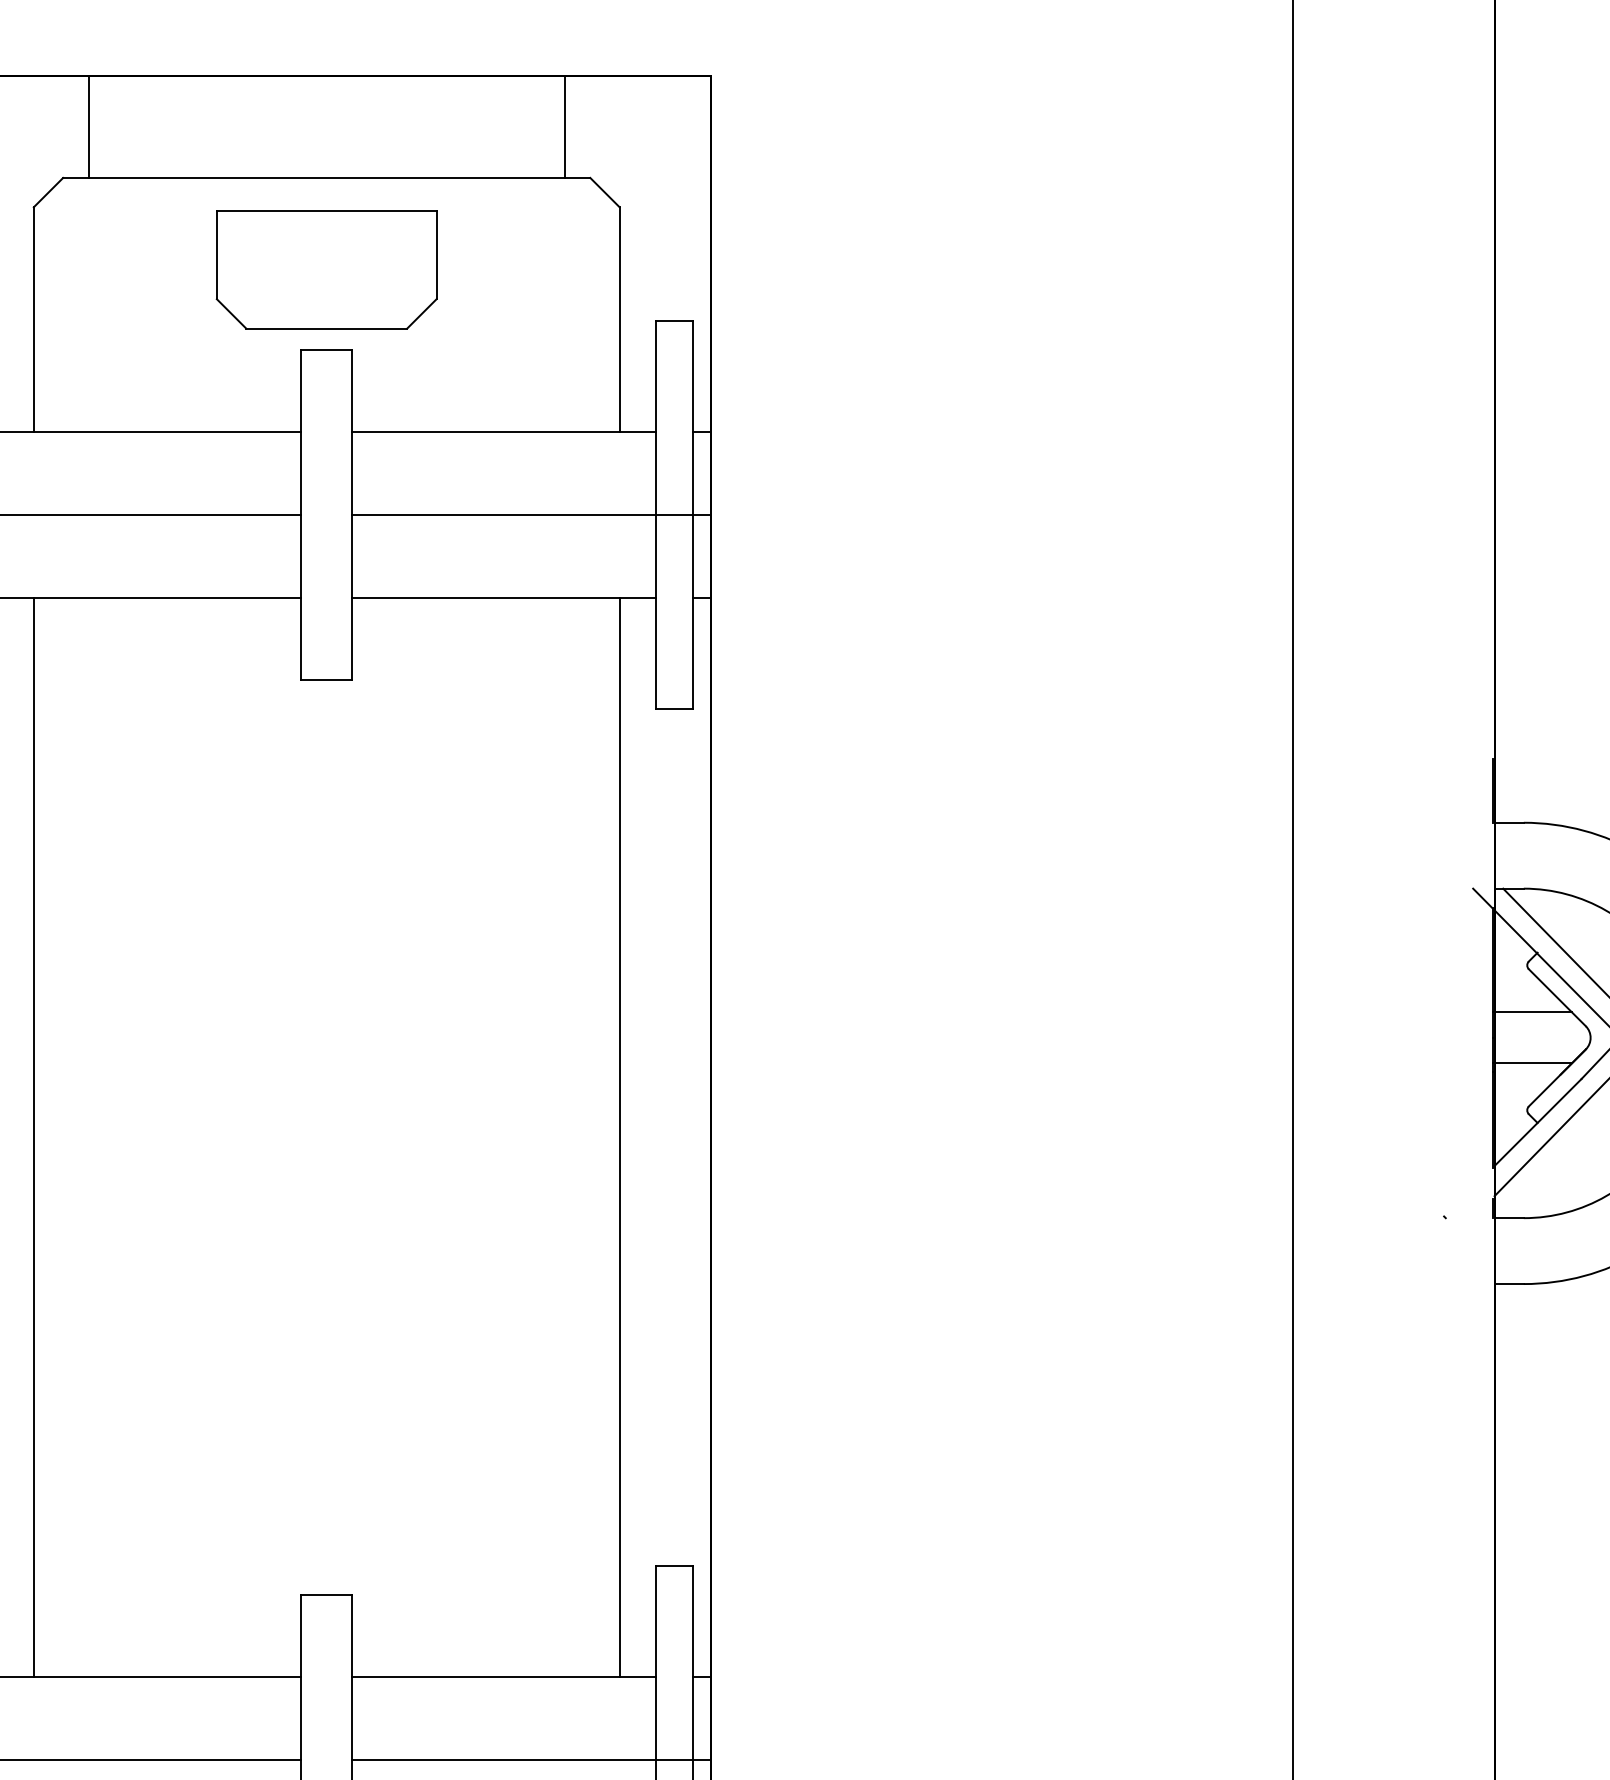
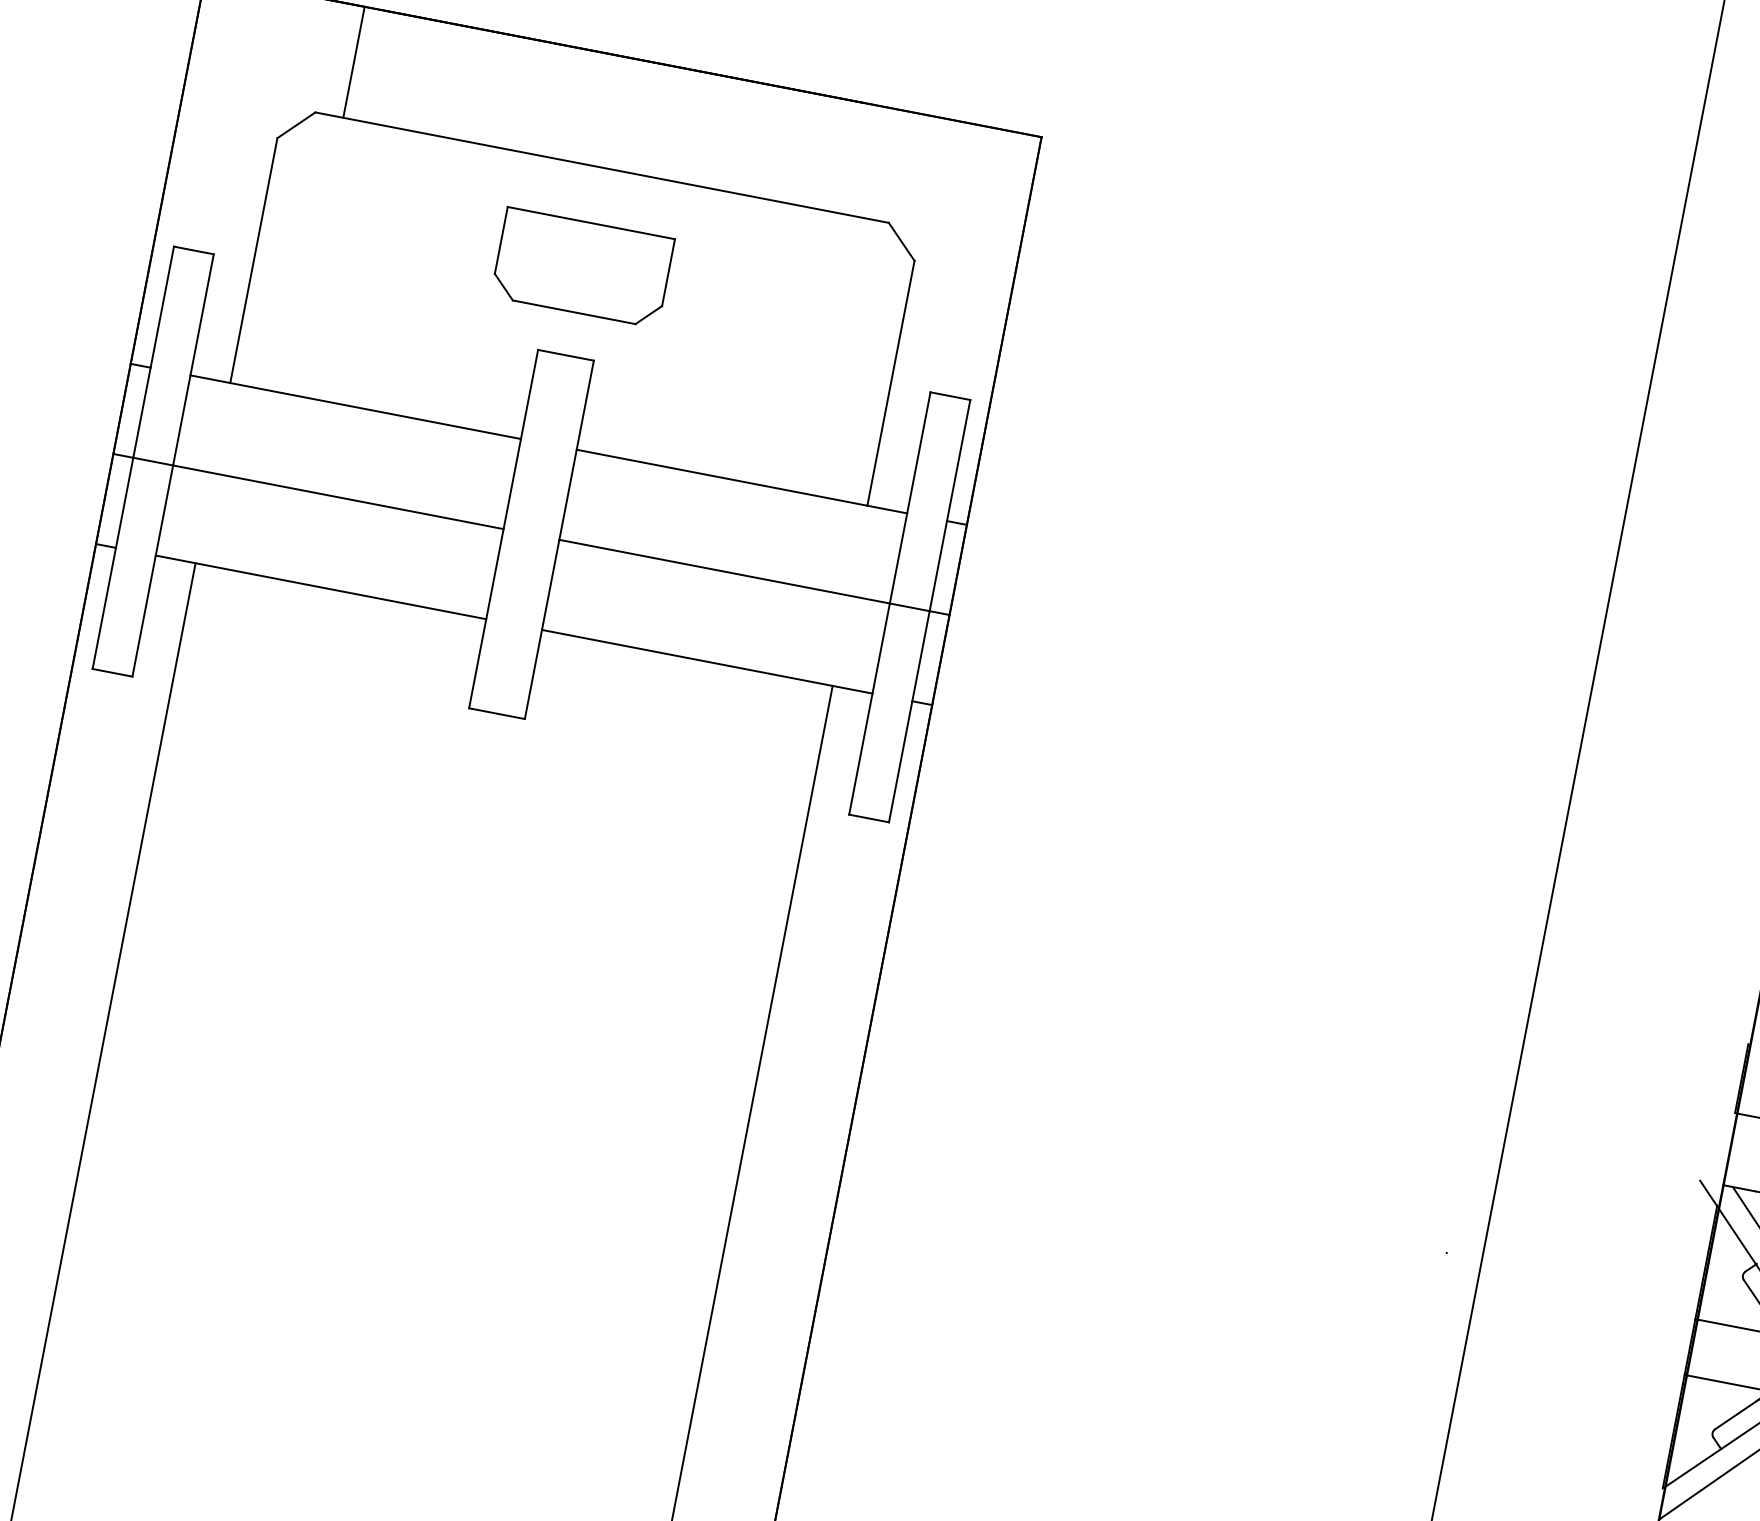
line: (564, 126) -> (871, 161), removed
part: (326, 269) -> (582, 267), size x0.7

